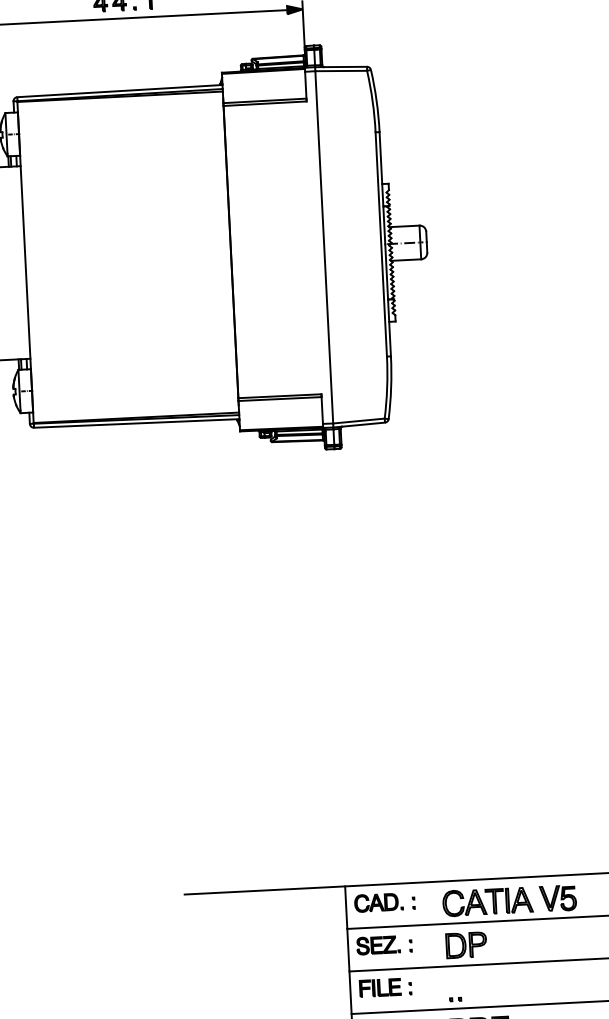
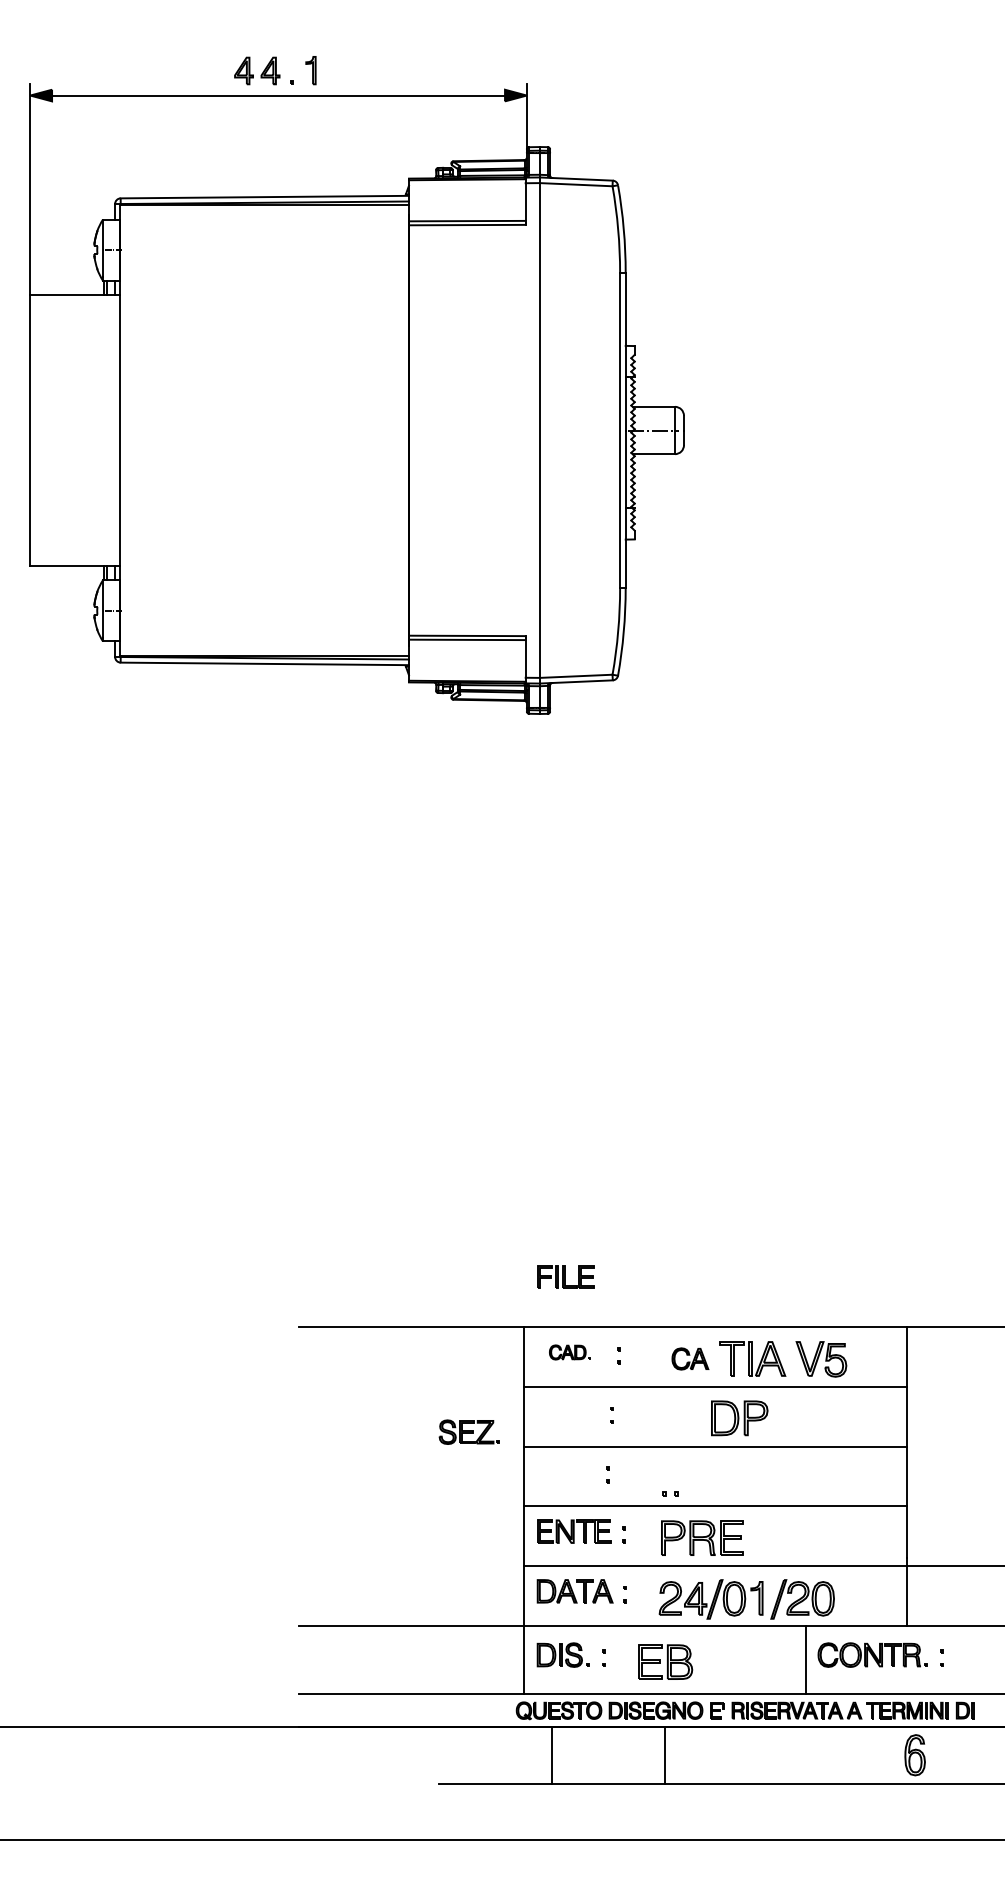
part: (378, 902) -> (569, 1352), size x0.6
part: (464, 902) -> (690, 1358), size x0.6
part: (377, 944) -> (468, 1431), moved
part: (466, 945) -> (739, 1418), moved
part: (379, 987) -> (565, 1276), moved

